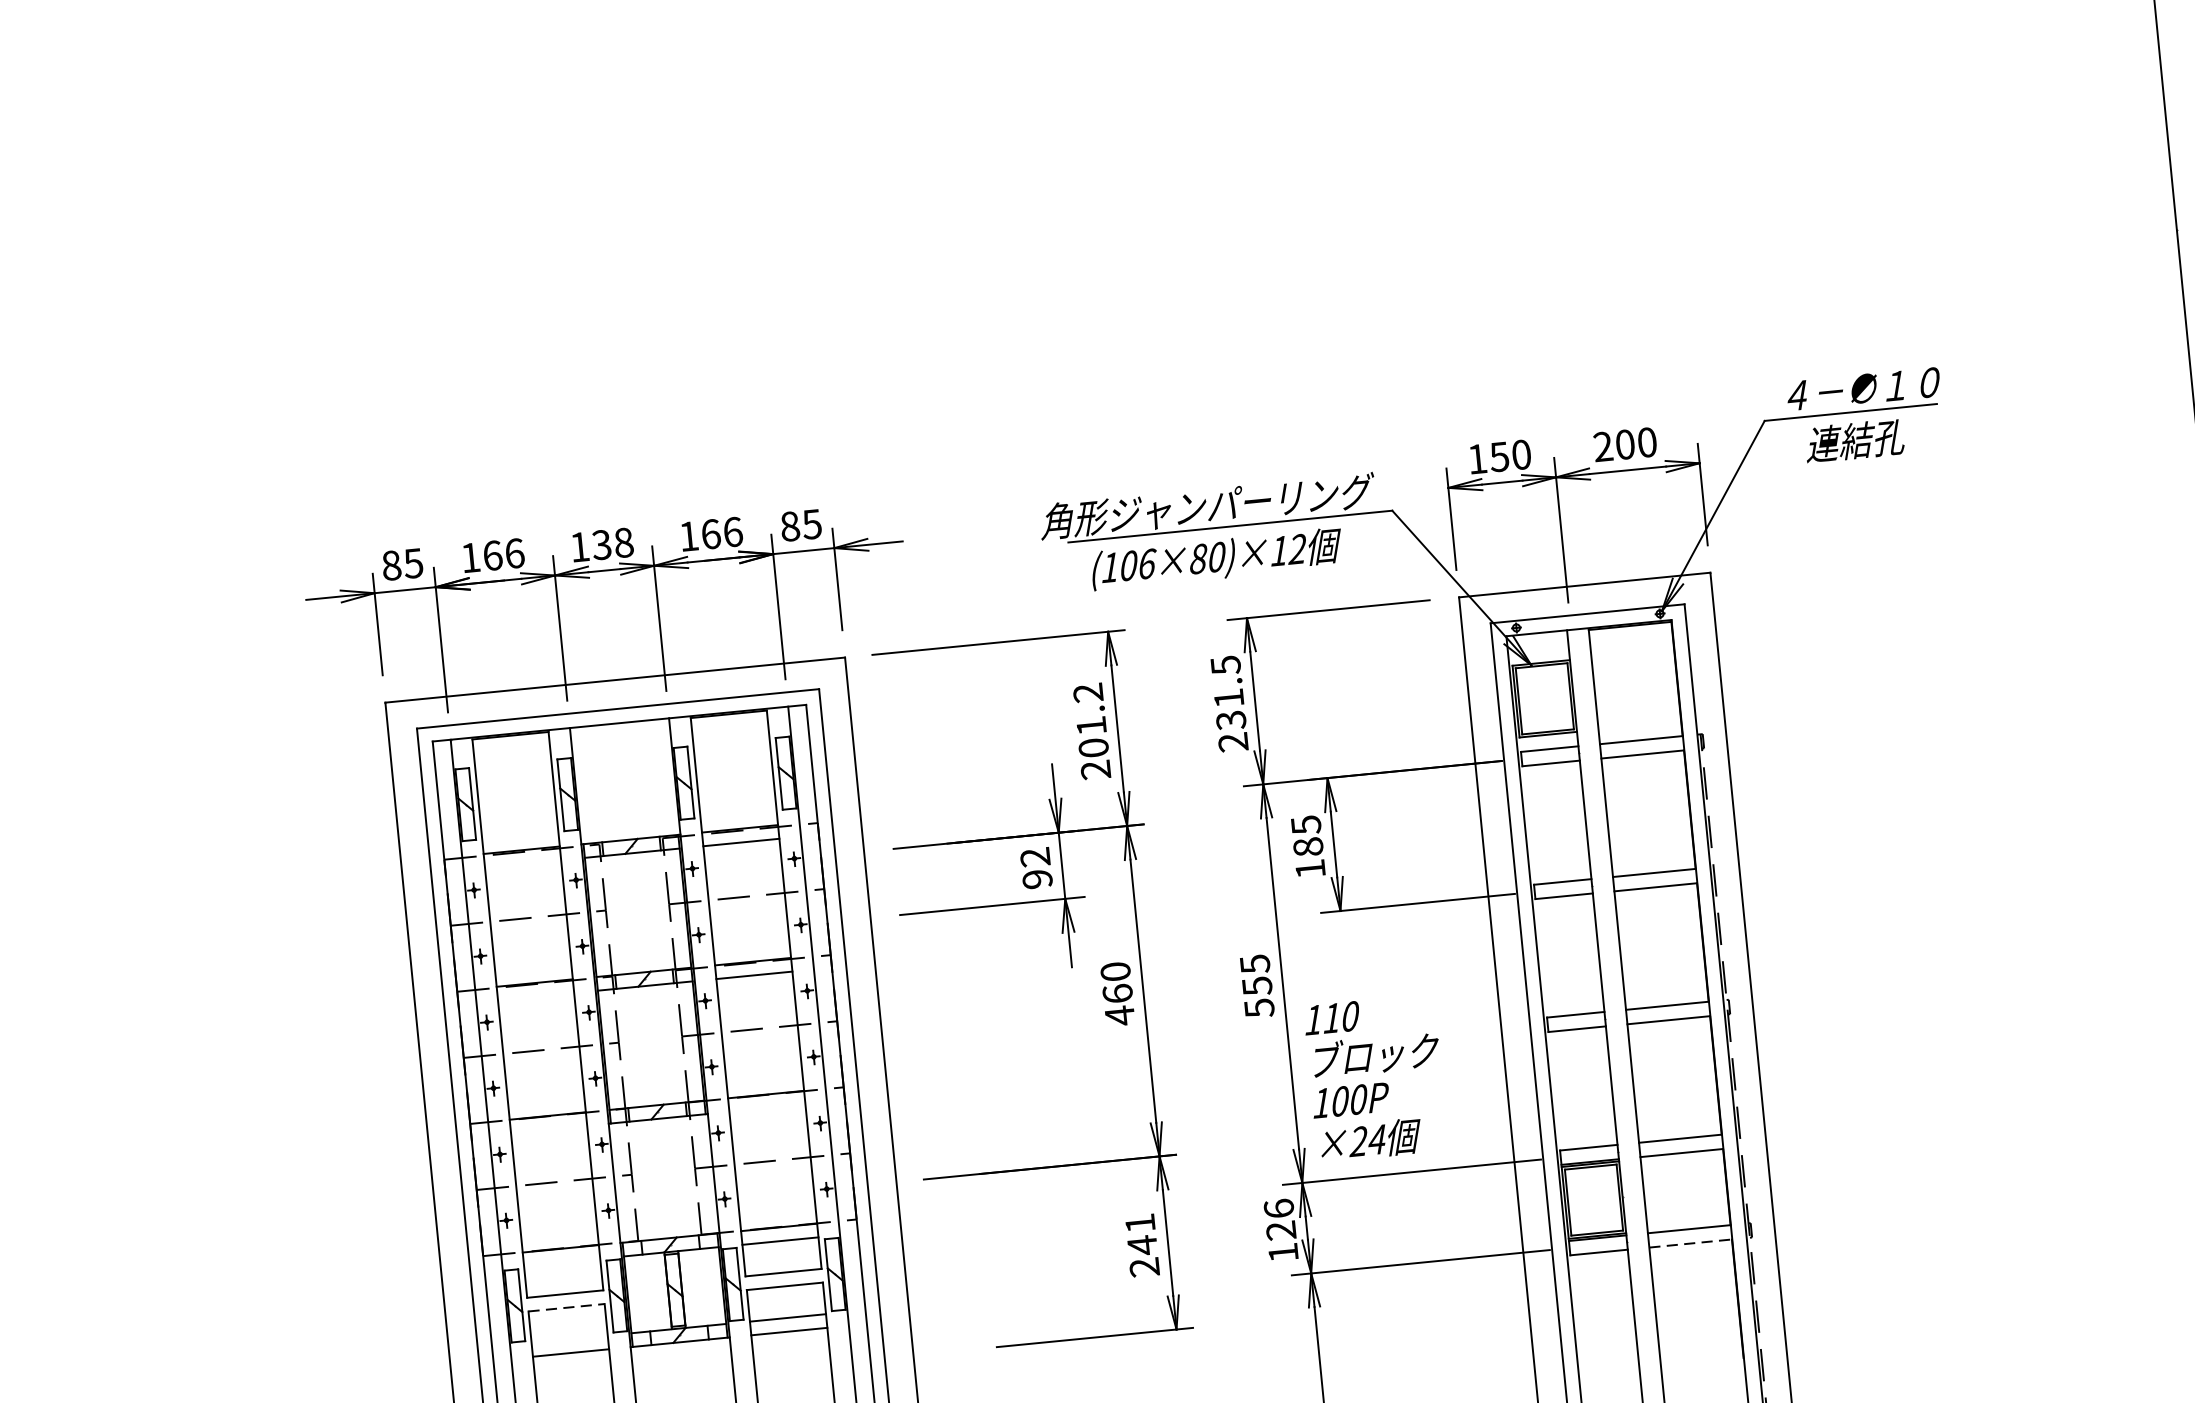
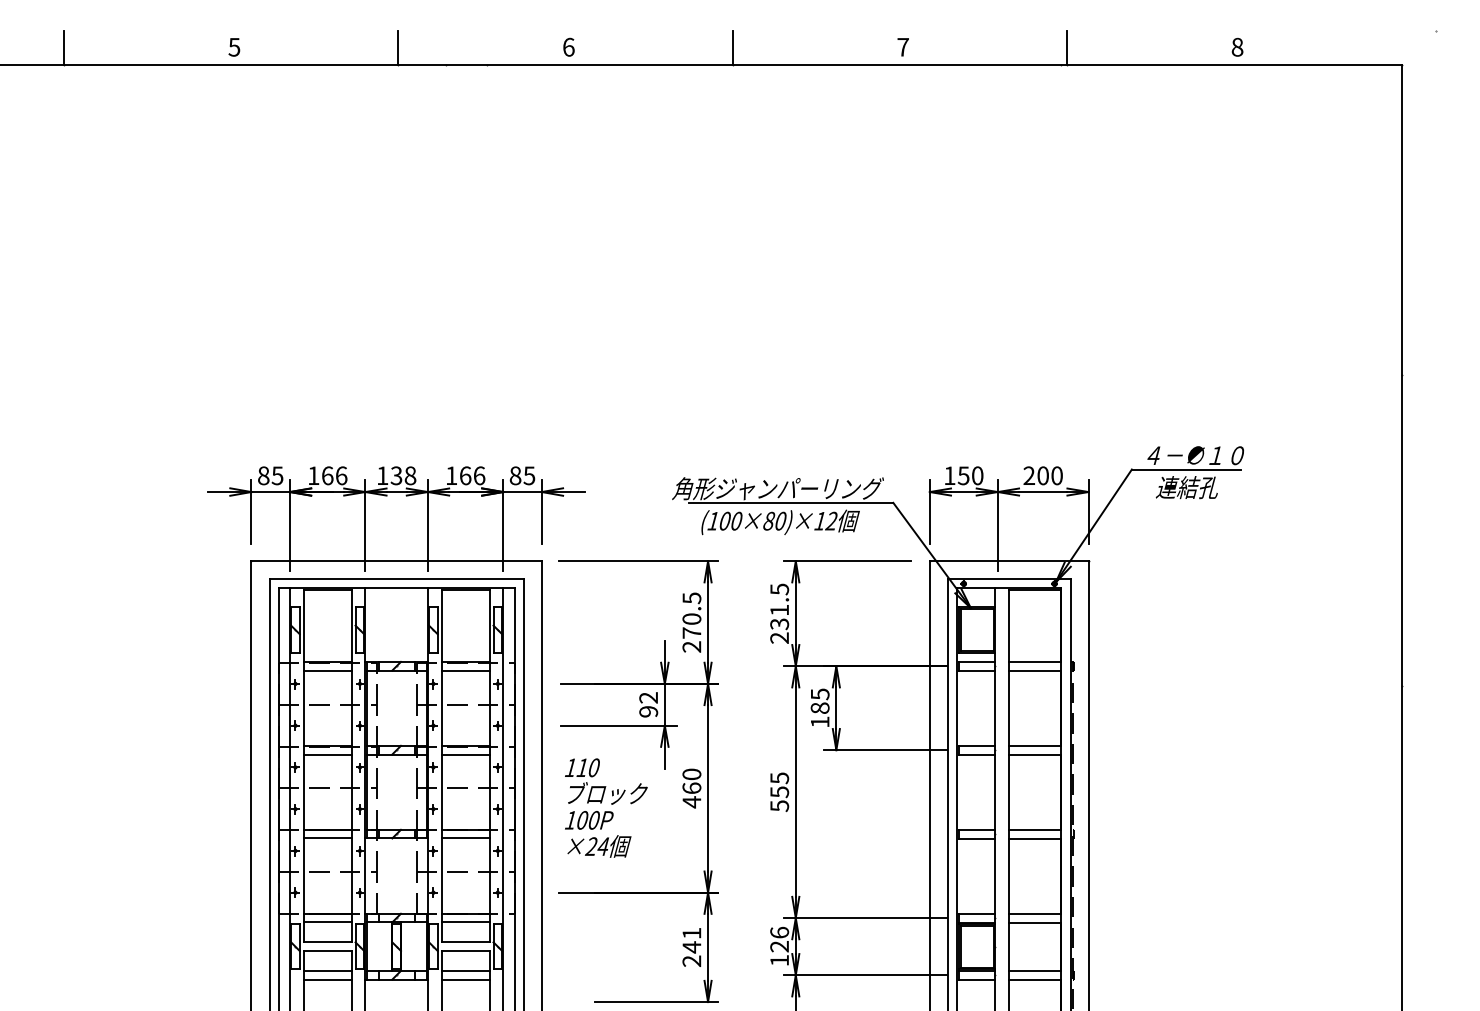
text: (1148, 562) -> (737, 520), (106×80)×12 -> (100×80)×12
text: (1090, 720) -> (691, 615), 201.2 -> 270.5
line: (522, 863) -> (327, 670), added
line: (535, 996) -> (327, 754), added
text: (1376, 1077) -> (606, 807), moved
line: (767, 1108) -> (465, 838), added
line: (548, 1129) -> (327, 838), added
line: (1691, 1243) -> (1035, 979), dashed -> solid
line: (561, 1262) -> (327, 922), added
line: (567, 1308) -> (328, 951), dashed -> solid
line: (569, 1338) -> (327, 970), added

